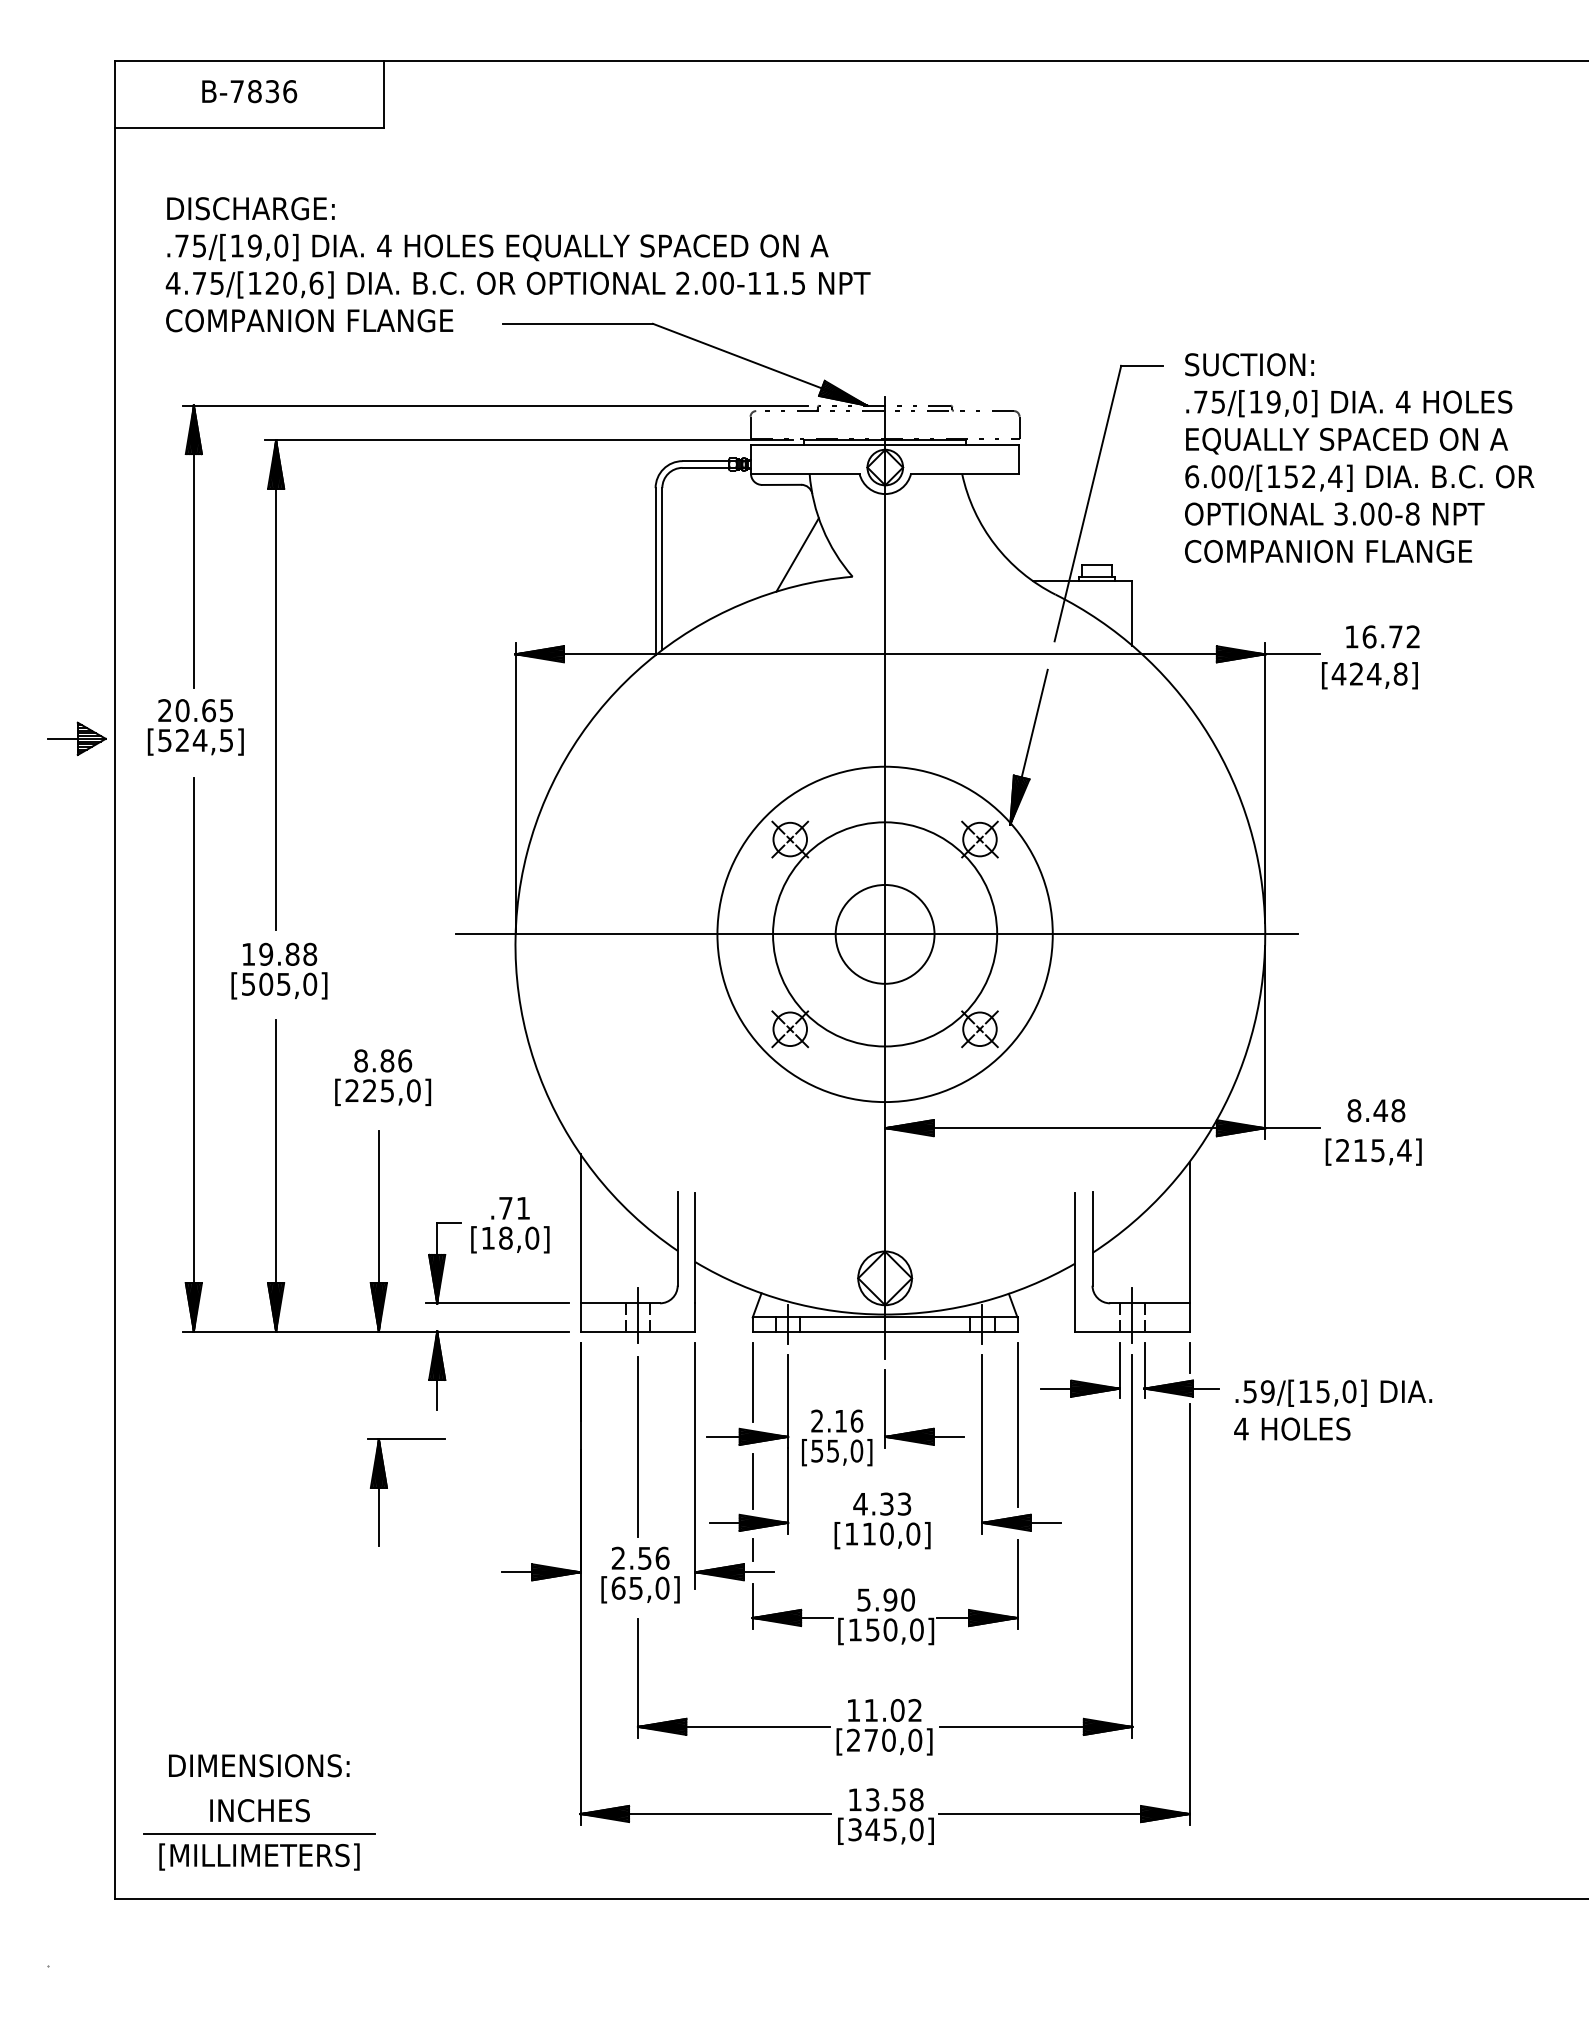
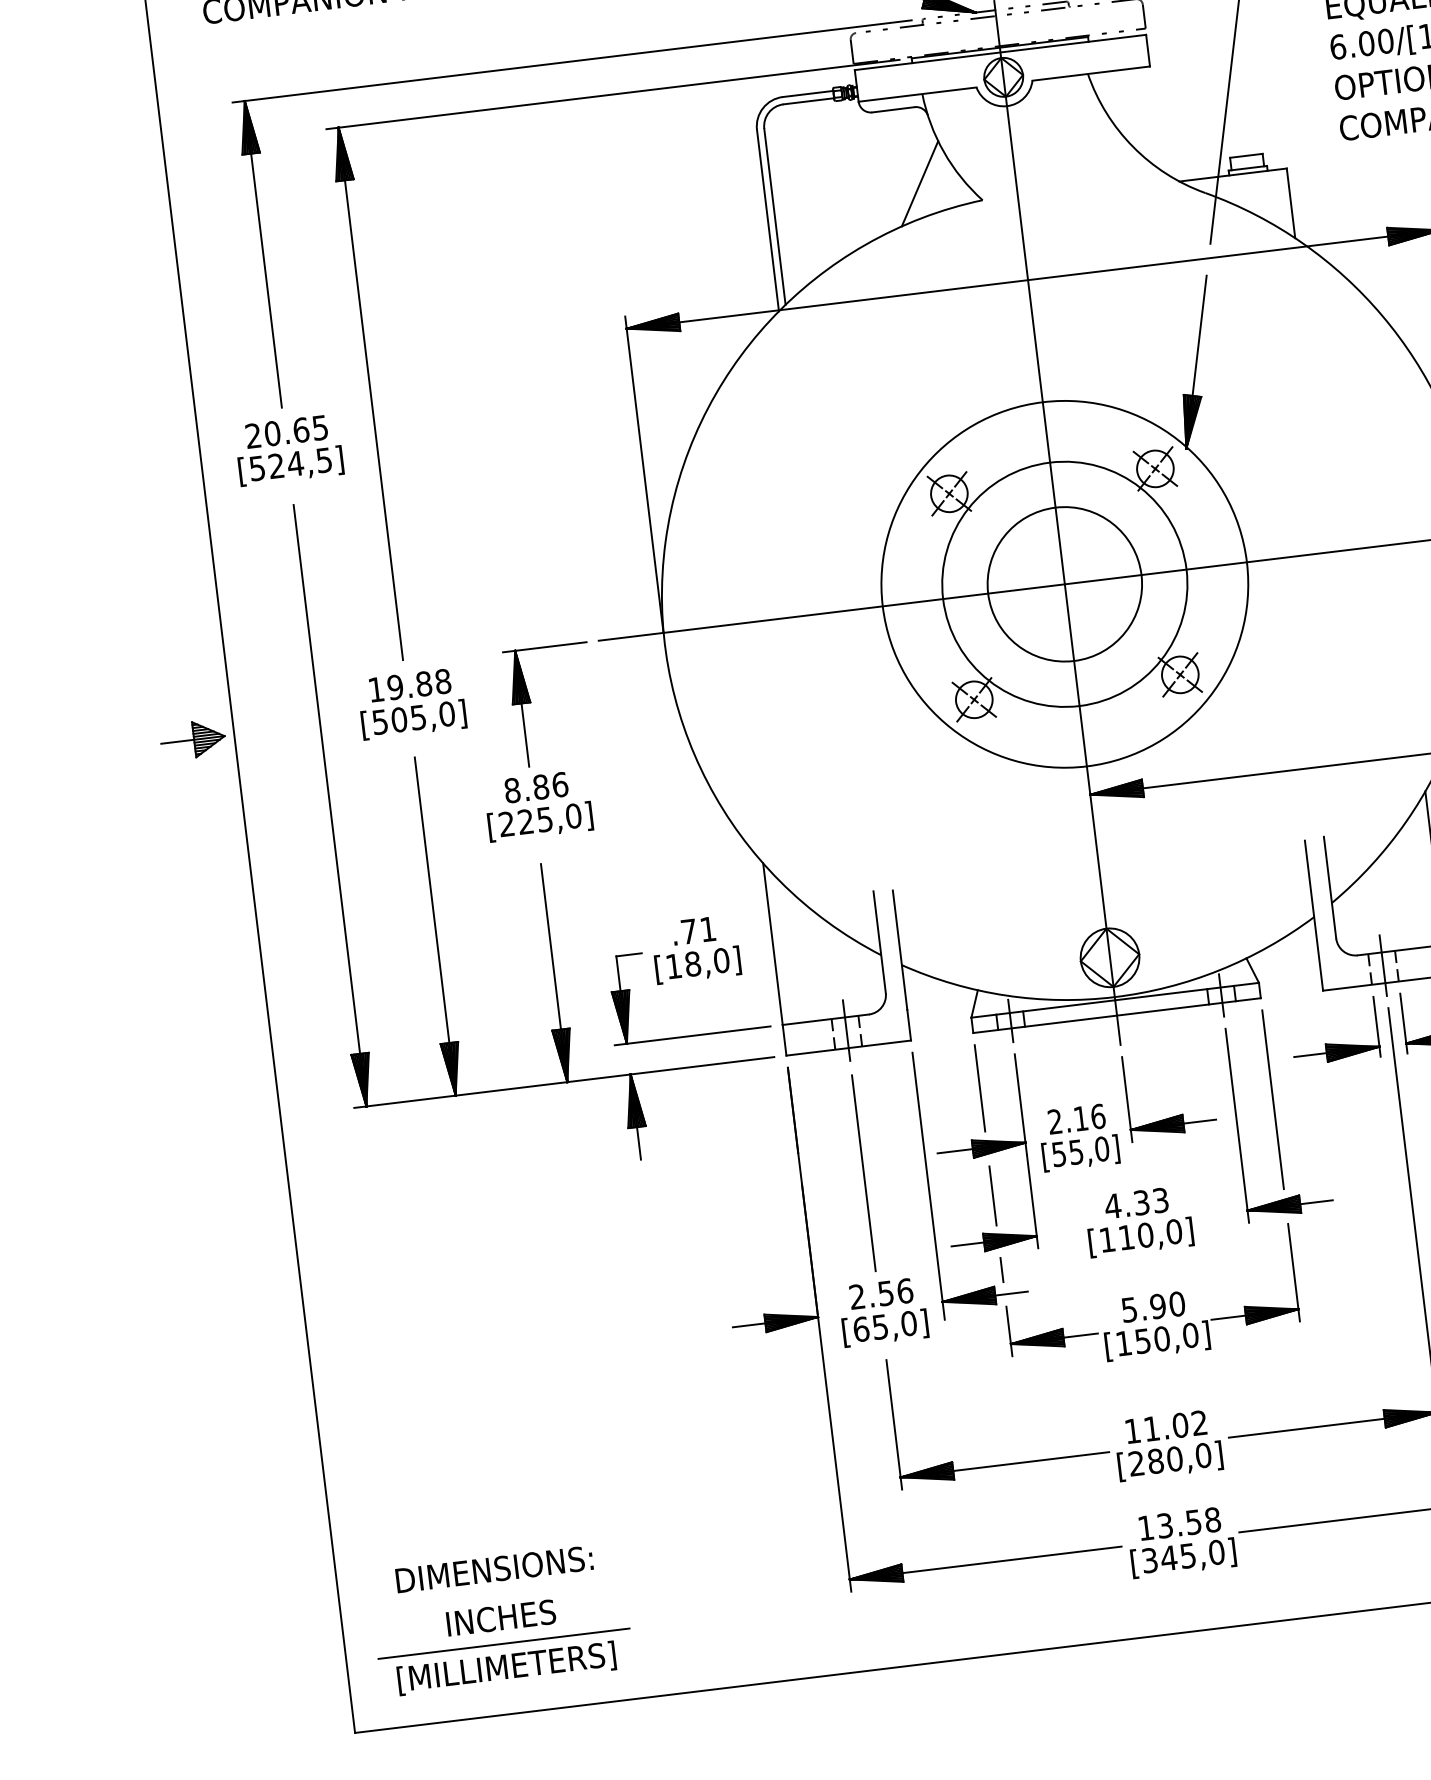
part: (76, 738) -> (192, 739), moved
circle: (884, 934) -> (1064, 584), size x1.43
part: (387, 1488) -> (530, 703), moved
text: (871, 1739) -> (1155, 1460), [270,0] -> [280,0]

